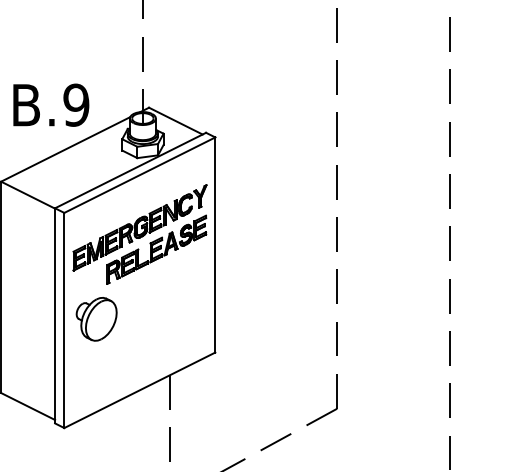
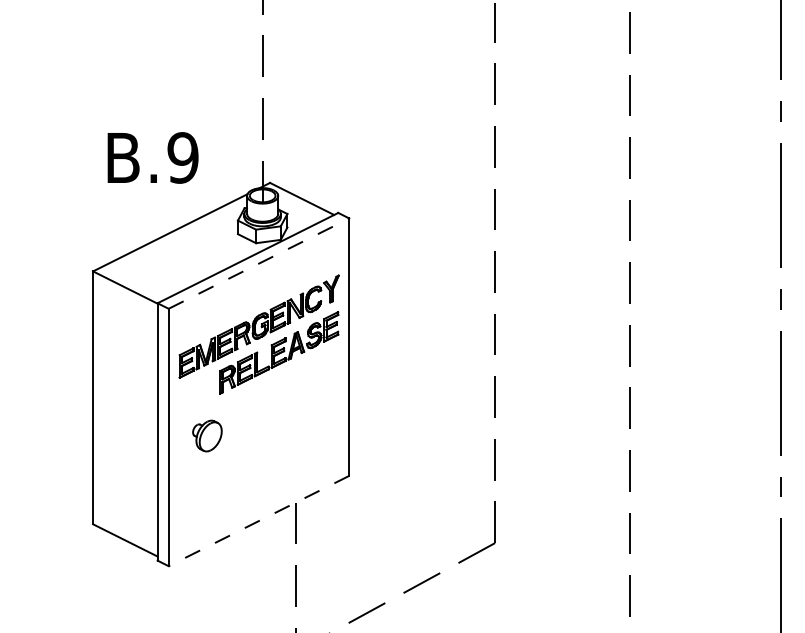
text: (50, 104) -> (152, 157), moved
line: (140, 175) -> (259, 263), solid -> dashed
part: (96, 318) -> (207, 435), size x0.6
line: (140, 390) -> (259, 521), solid -> dashed

